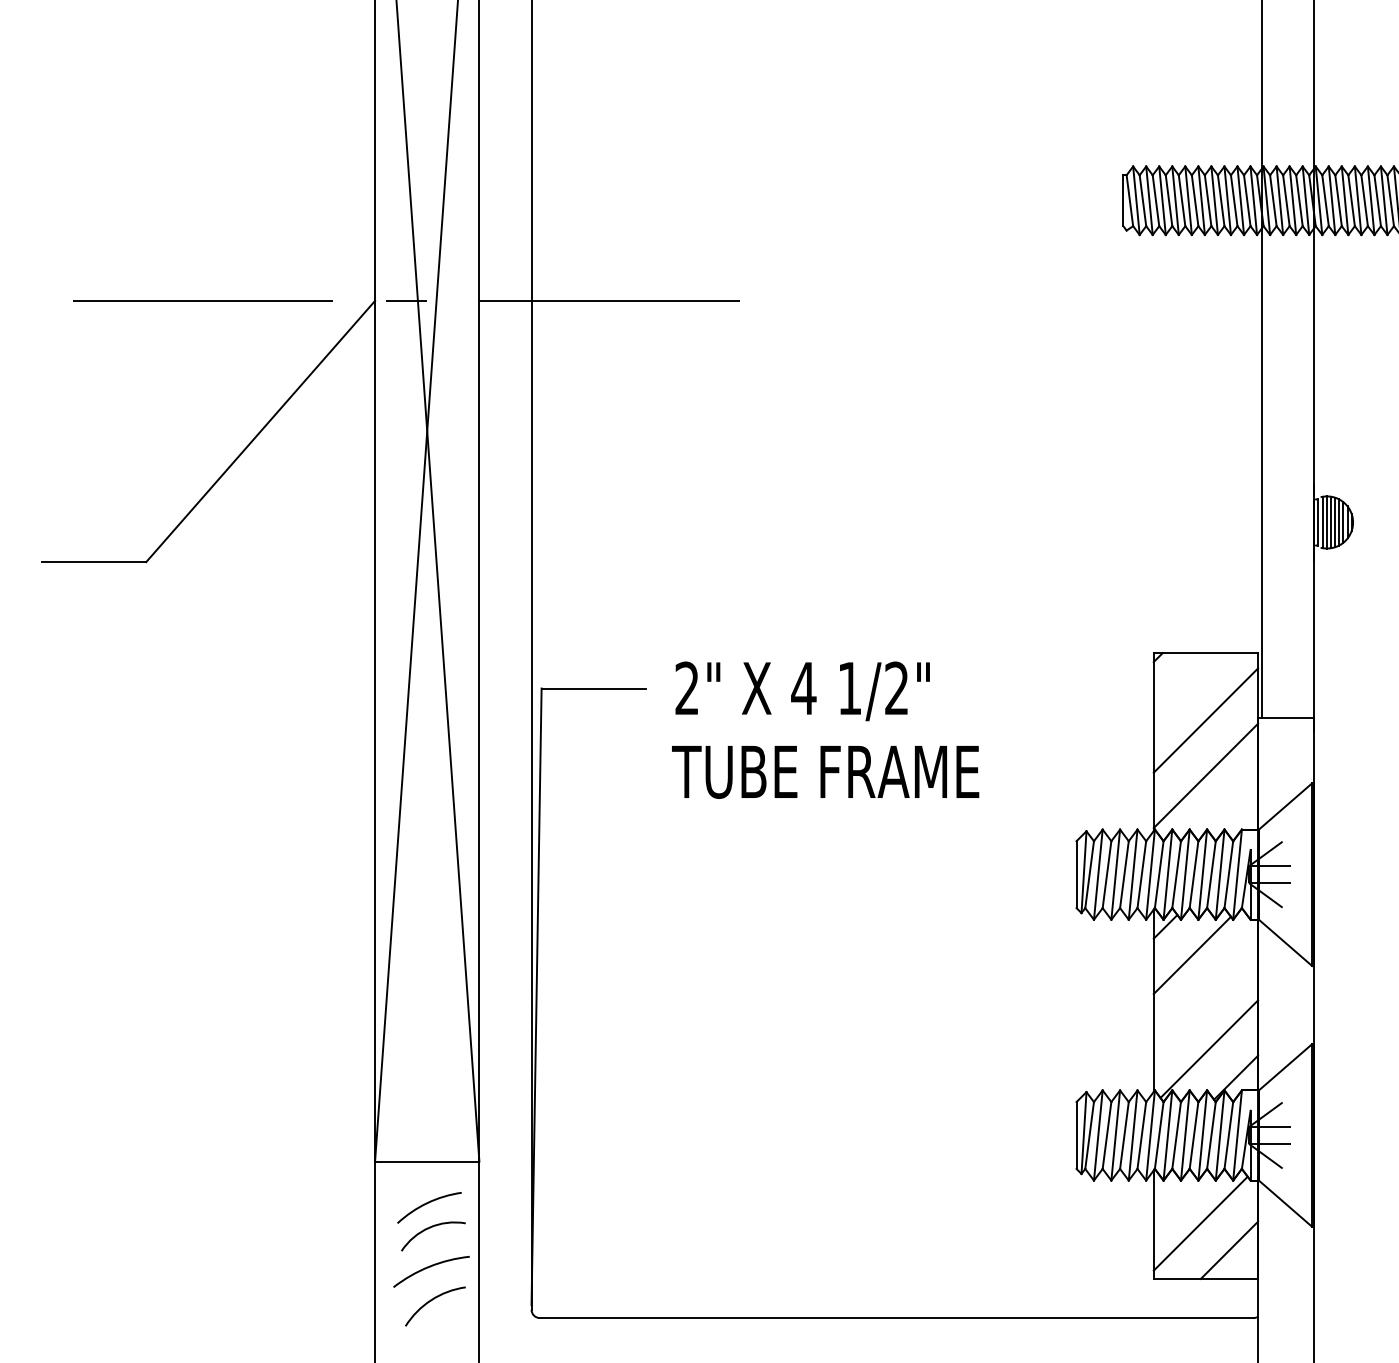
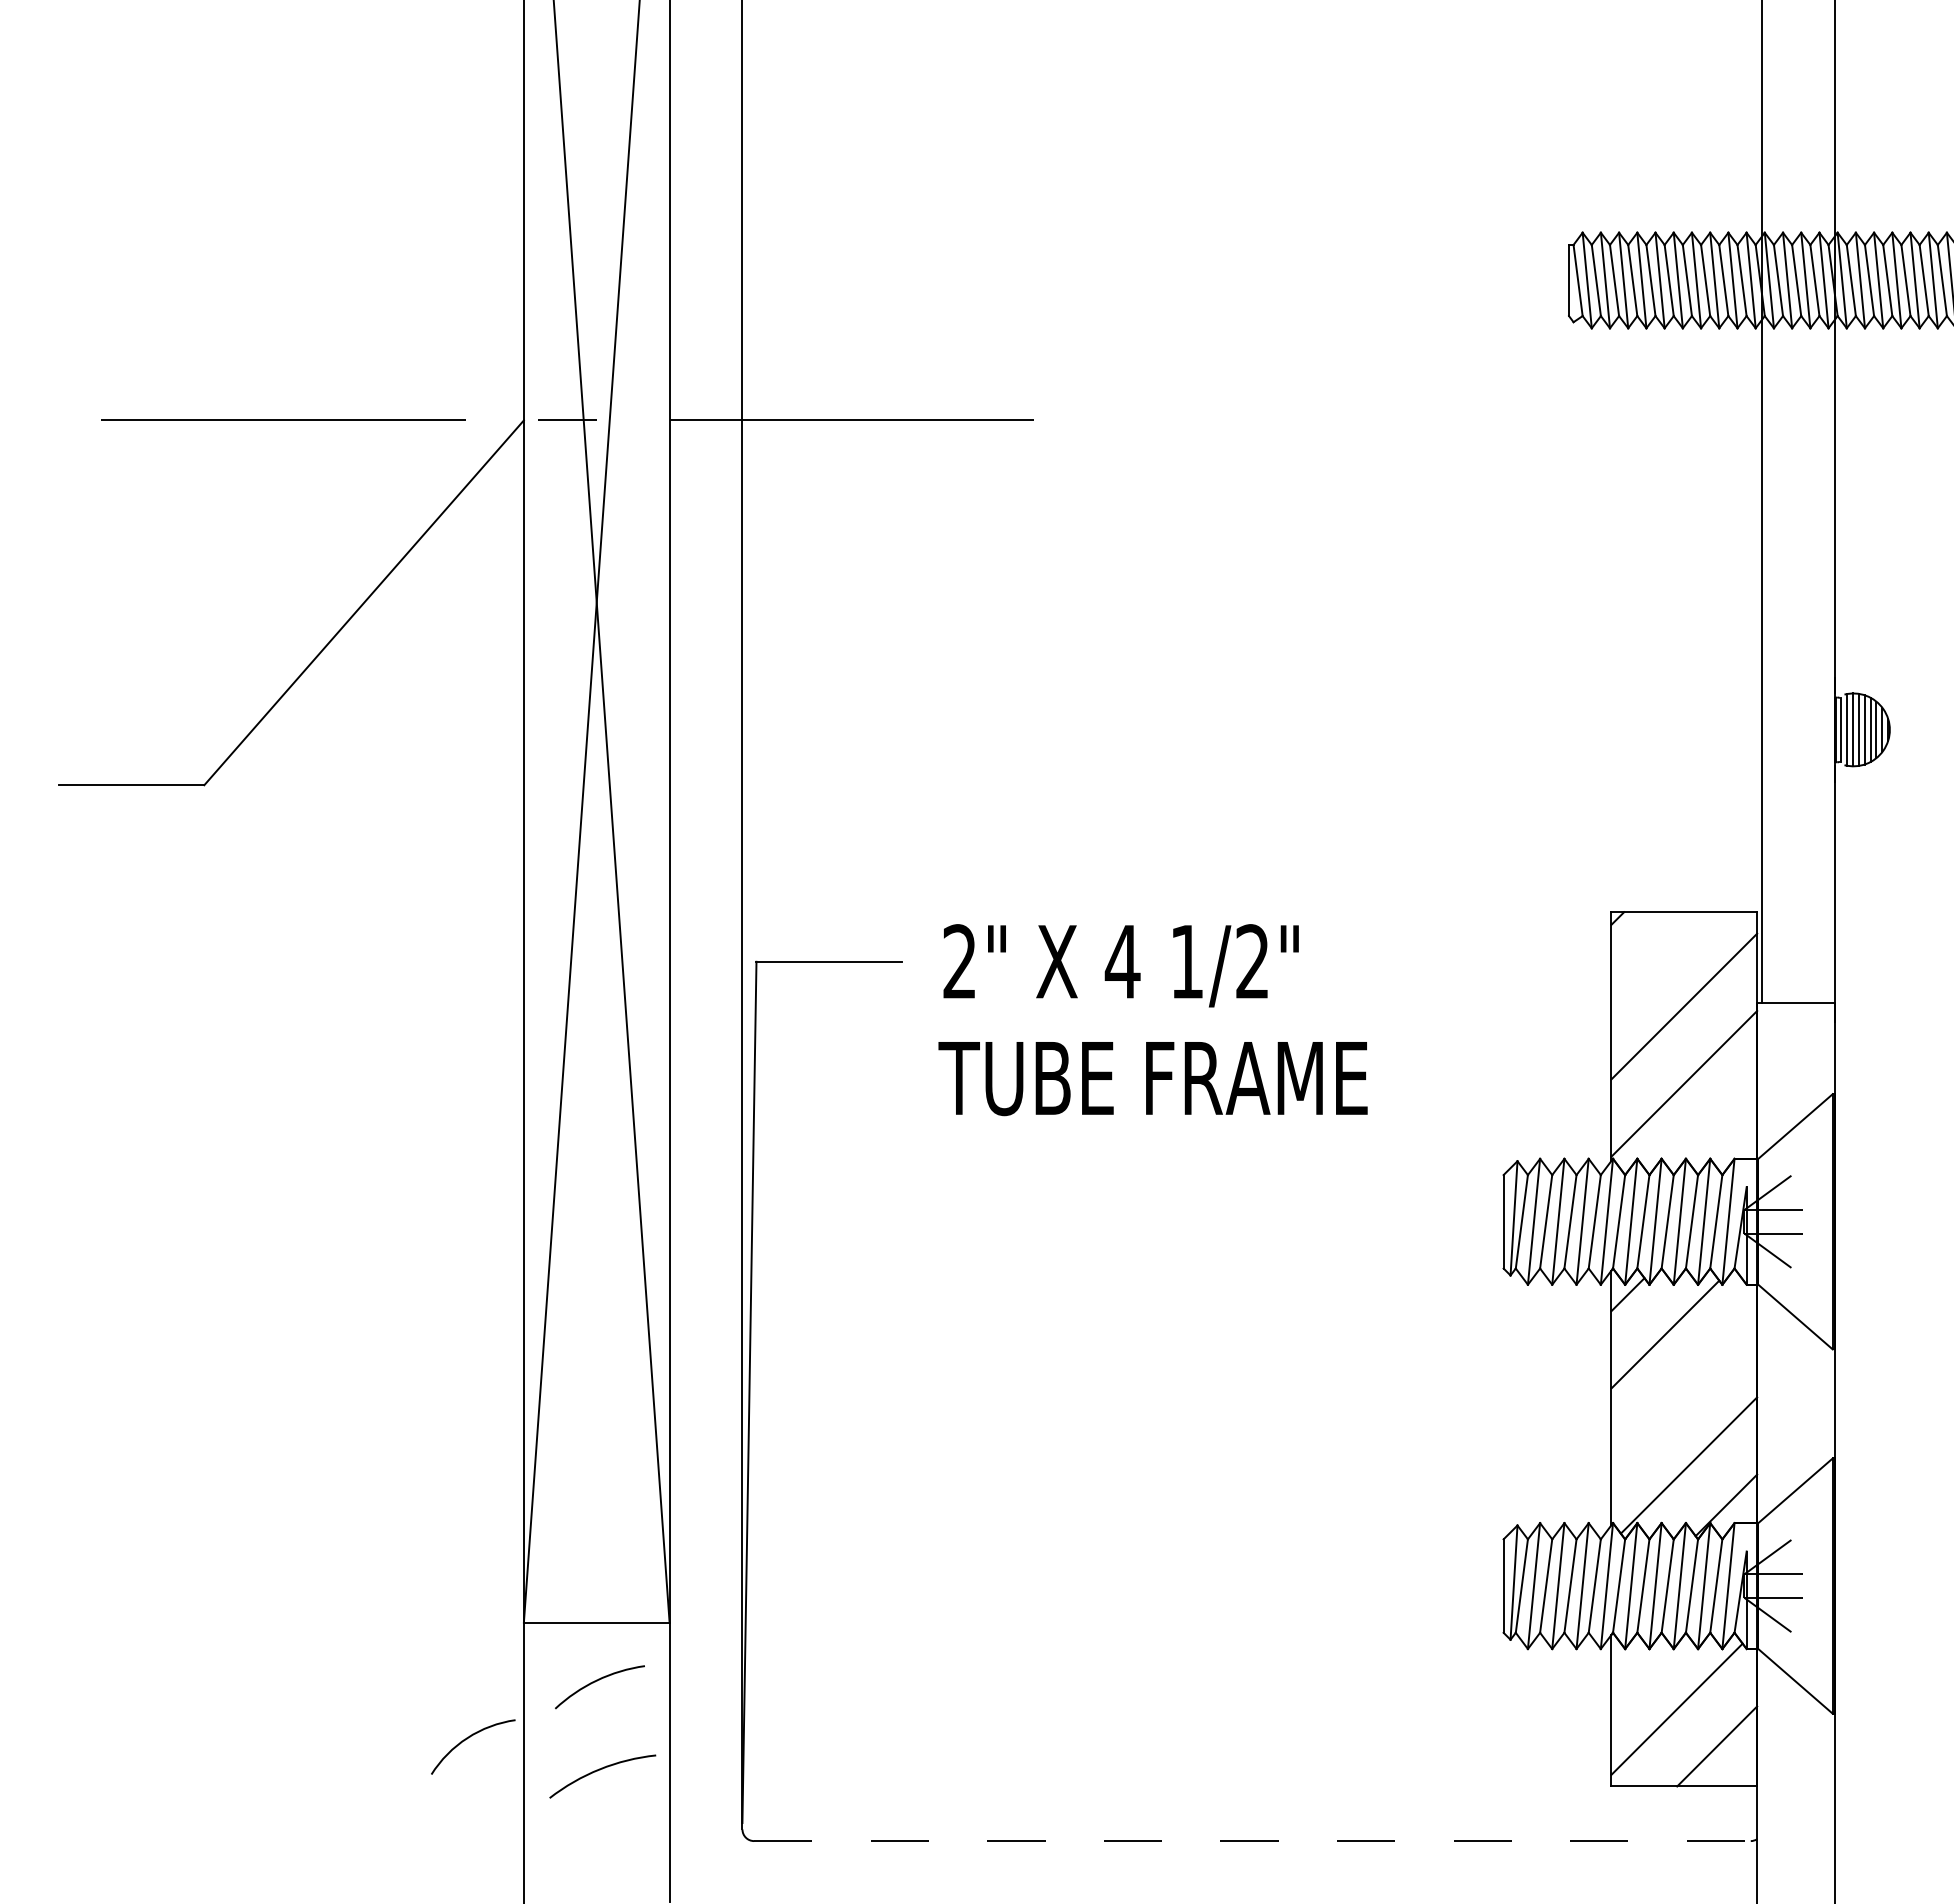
arc: (430, 1228) -> (601, 1715), removed
arc: (431, 1301) -> (467, 1739), moved
line: (896, 1318) -> (1252, 1841), solid -> dashed

